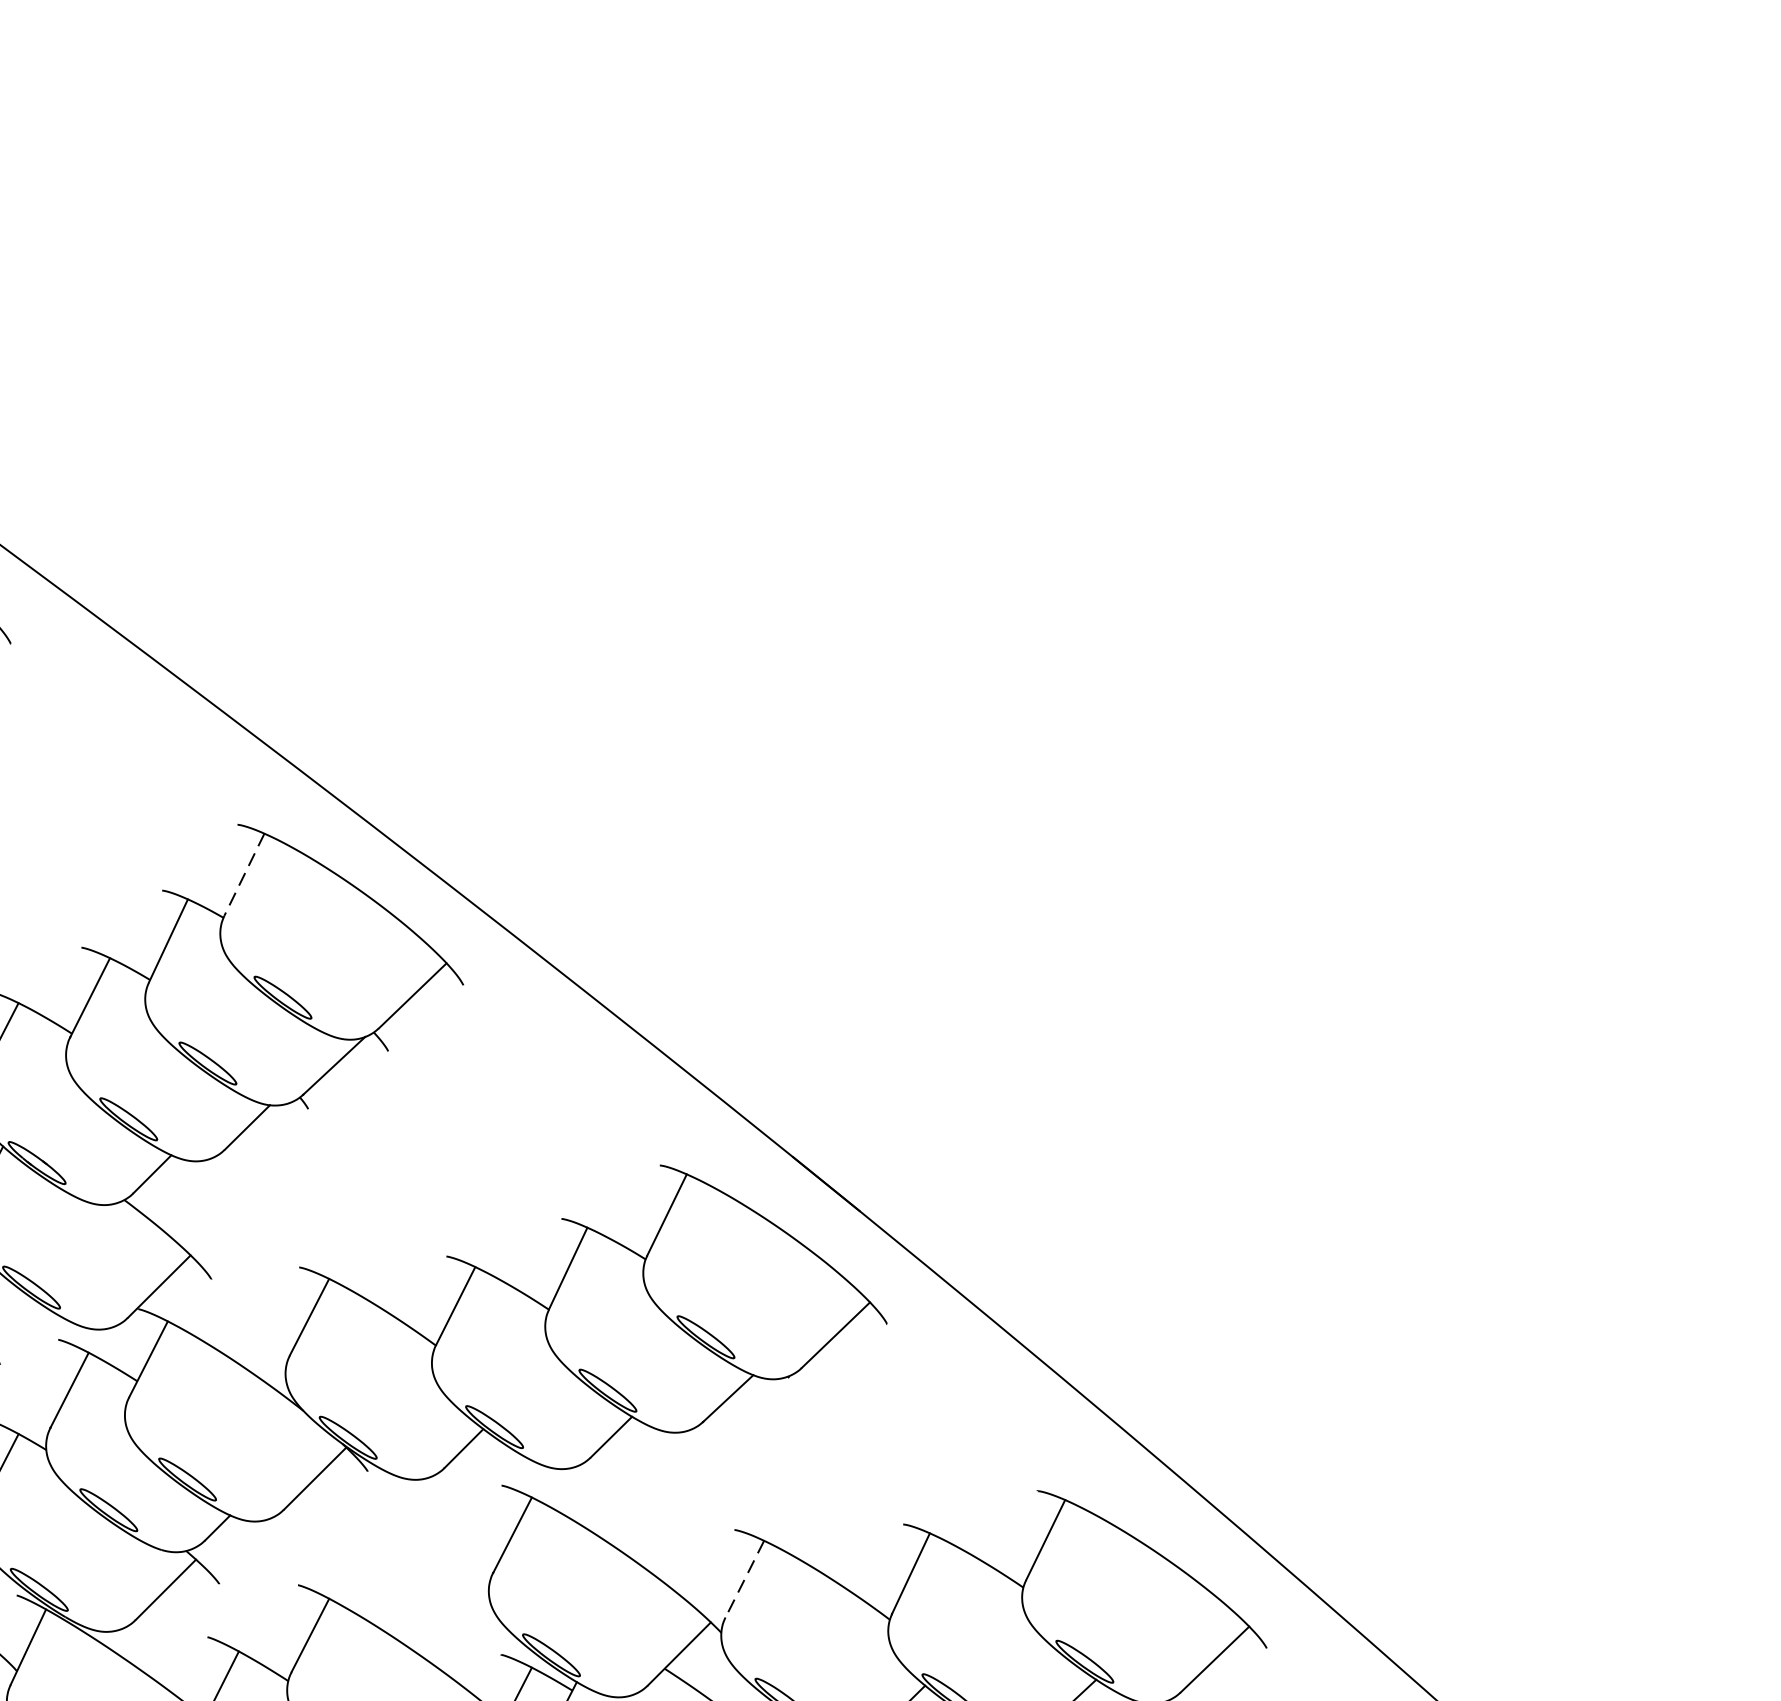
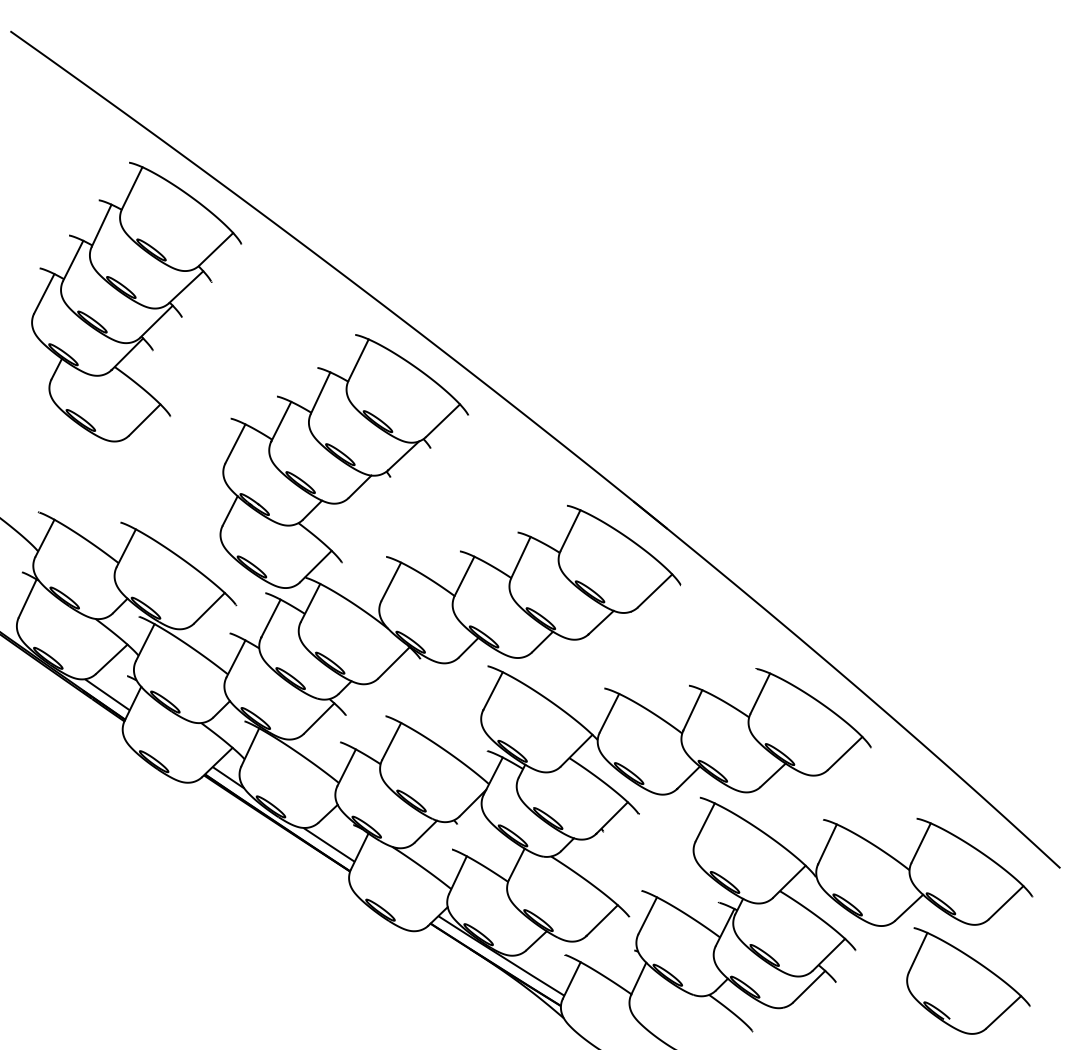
line: (244, 875) -> (358, 360), dashed -> solid
line: (744, 1579) -> (609, 713), dashed -> solid

